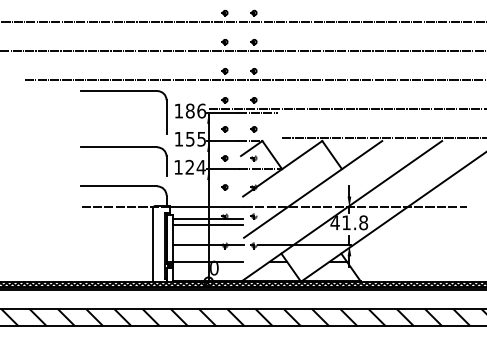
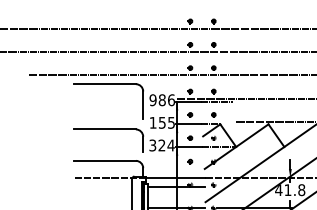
text: (178, 110) -> (152, 99), 186 -> 986
text: (178, 166) -> (152, 144), 124 -> 324
line: (207, 225) -> (176, 192), removed

